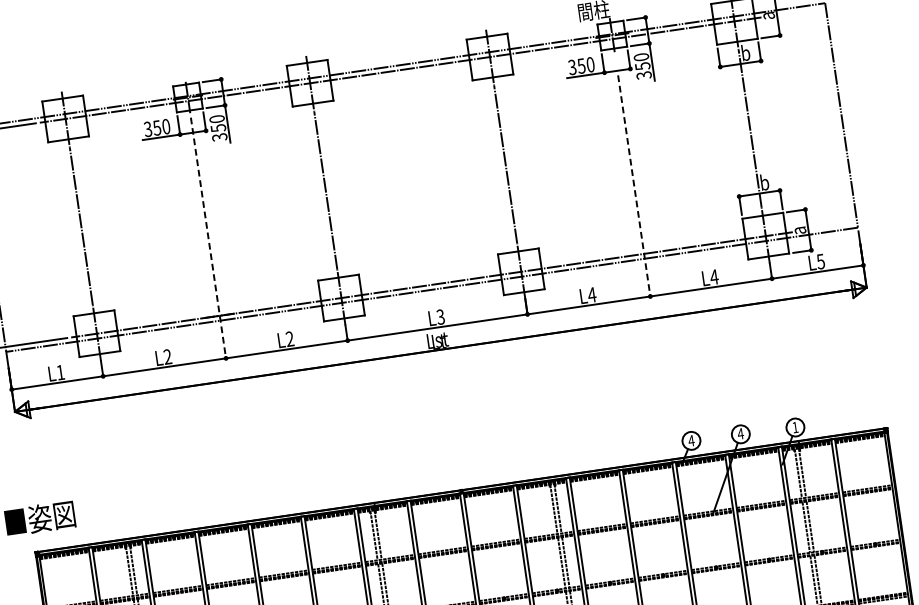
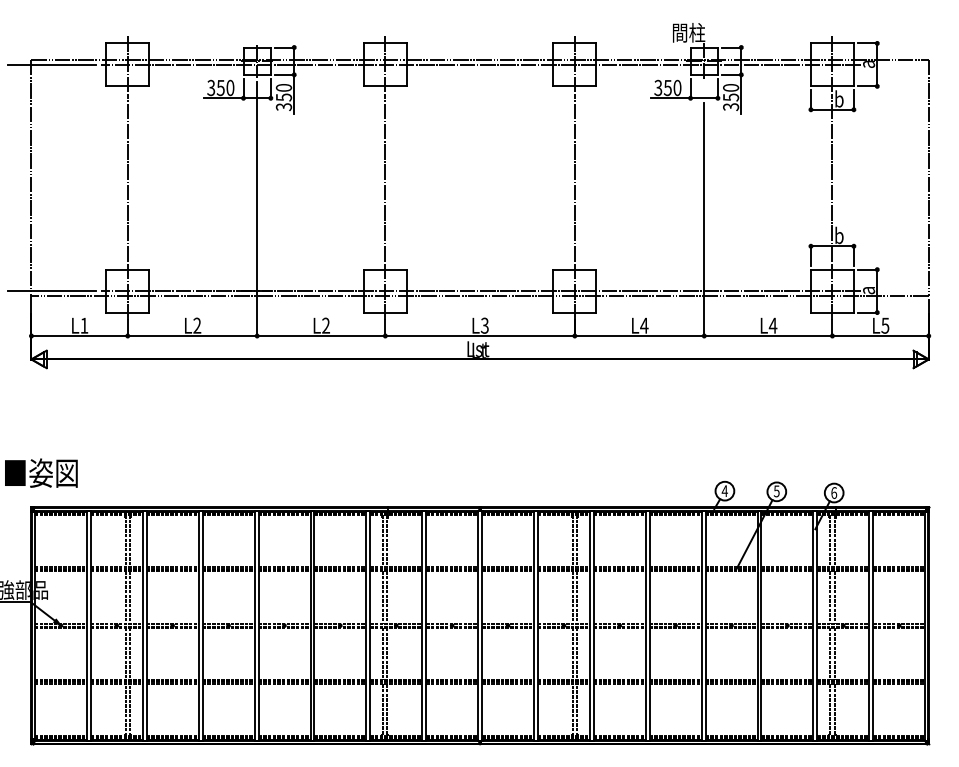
line: (634, 185) -> (704, 219), dashed -> solid
line: (208, 238) -> (257, 209), dashed -> solid
text: (795, 426) -> (834, 492), 1 -> 6
text: (740, 434) -> (776, 491), 4 -> 5

